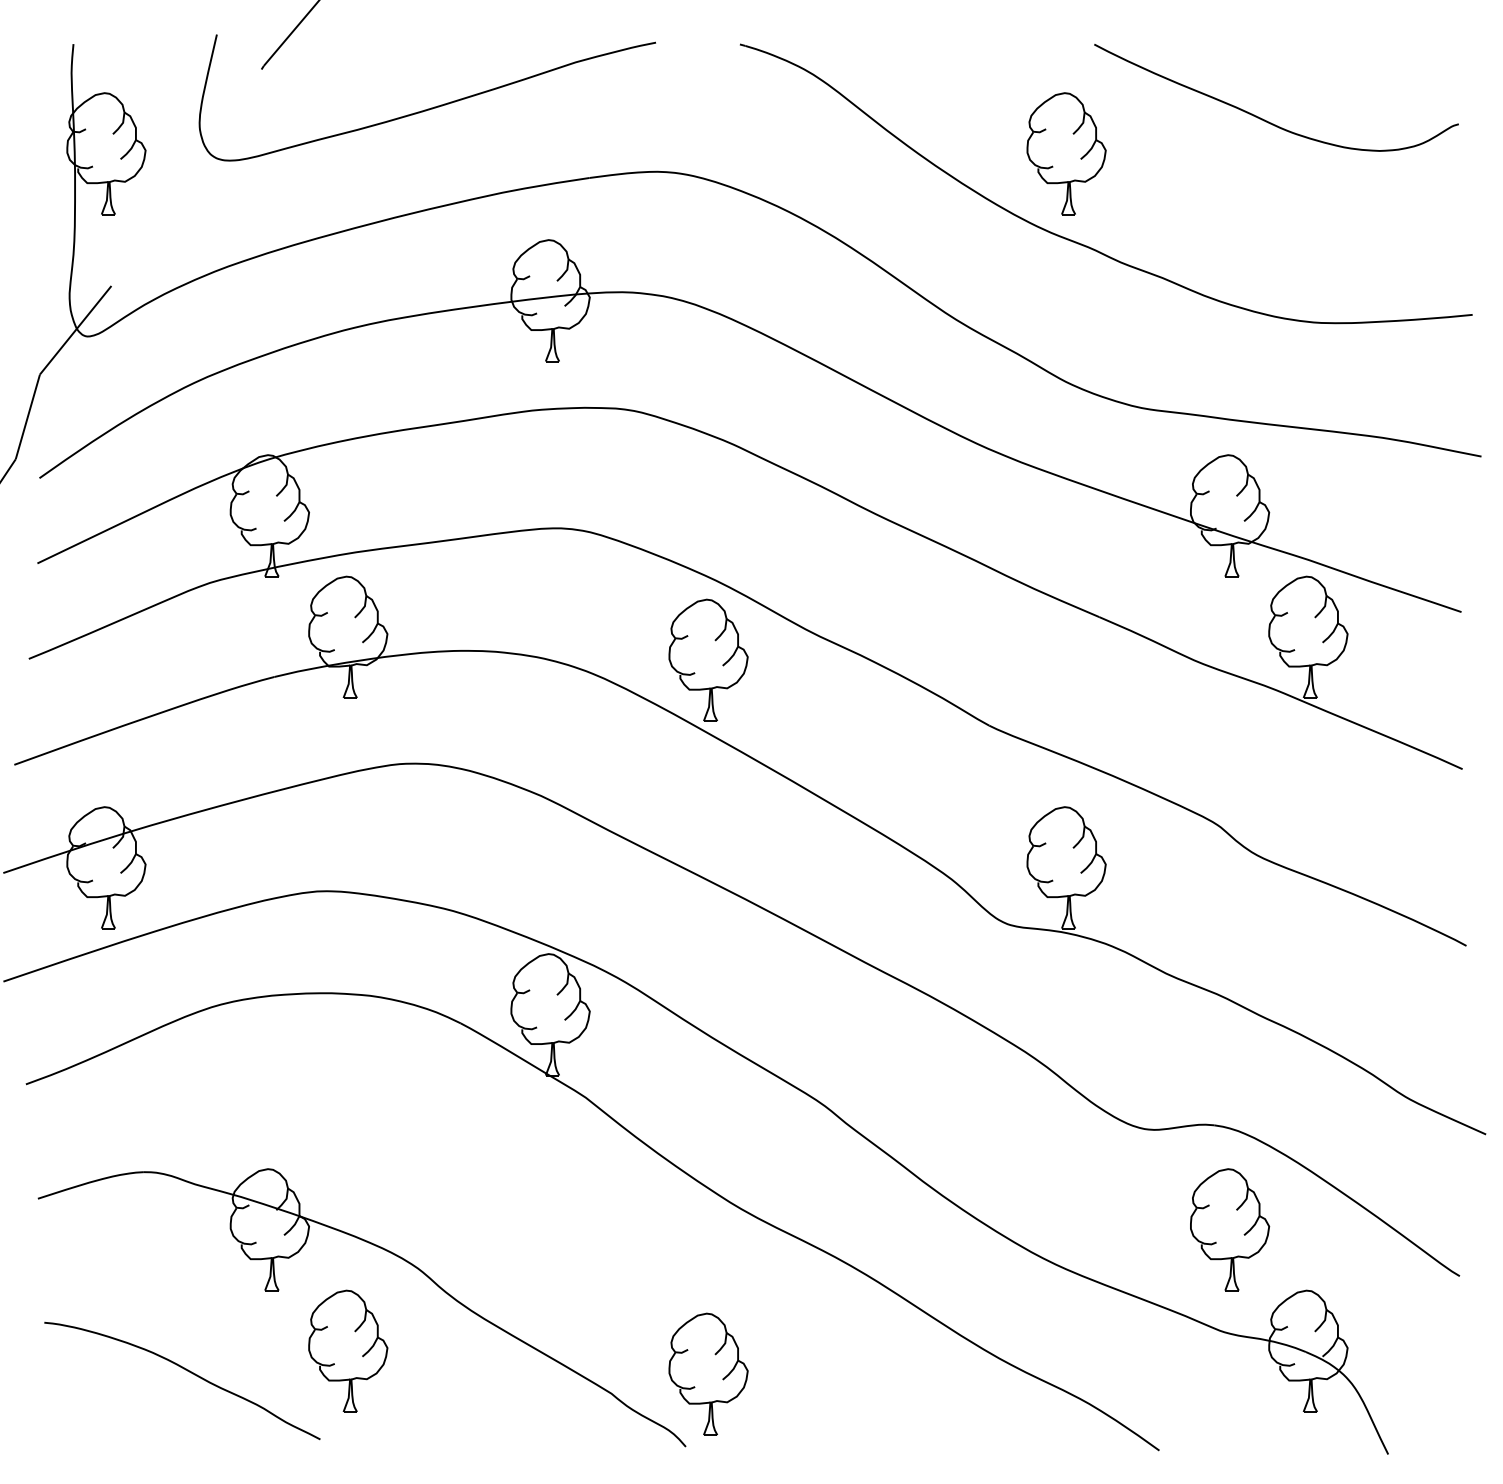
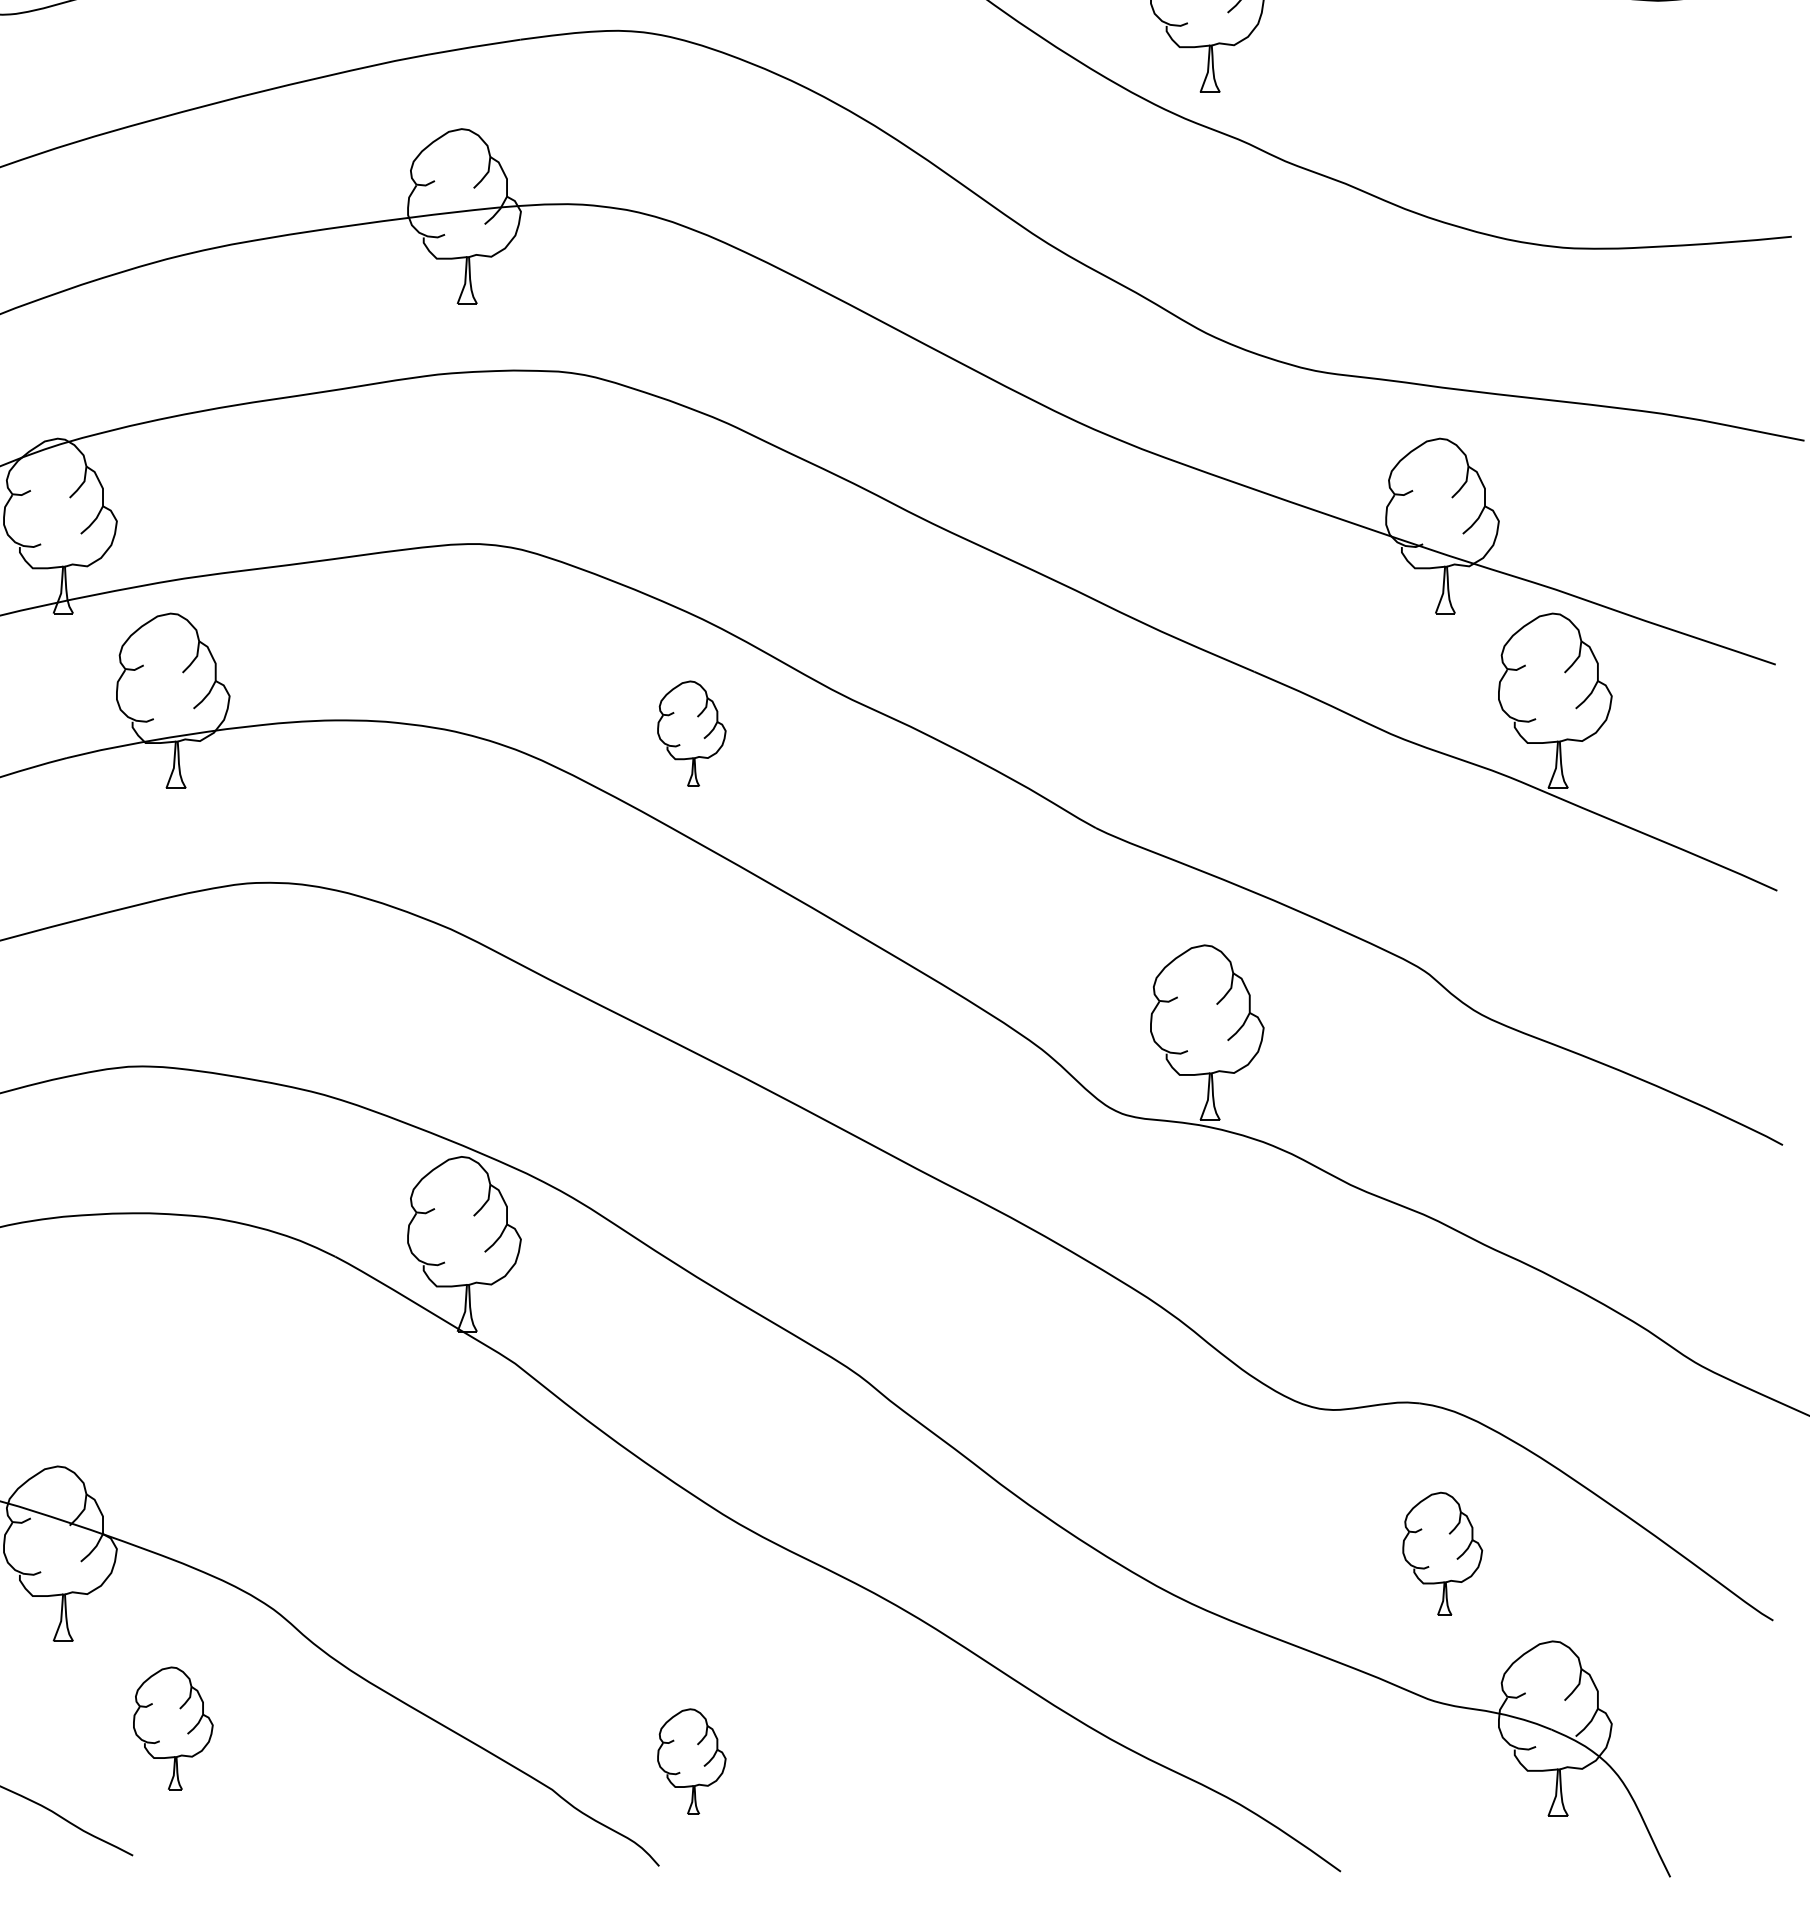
part: (708, 659) -> (691, 732), size x0.6
part: (1230, 1229) -> (1443, 1553), size x0.7
part: (348, 1350) -> (173, 1727), size x0.7
part: (708, 1373) -> (691, 1760), size x0.6

